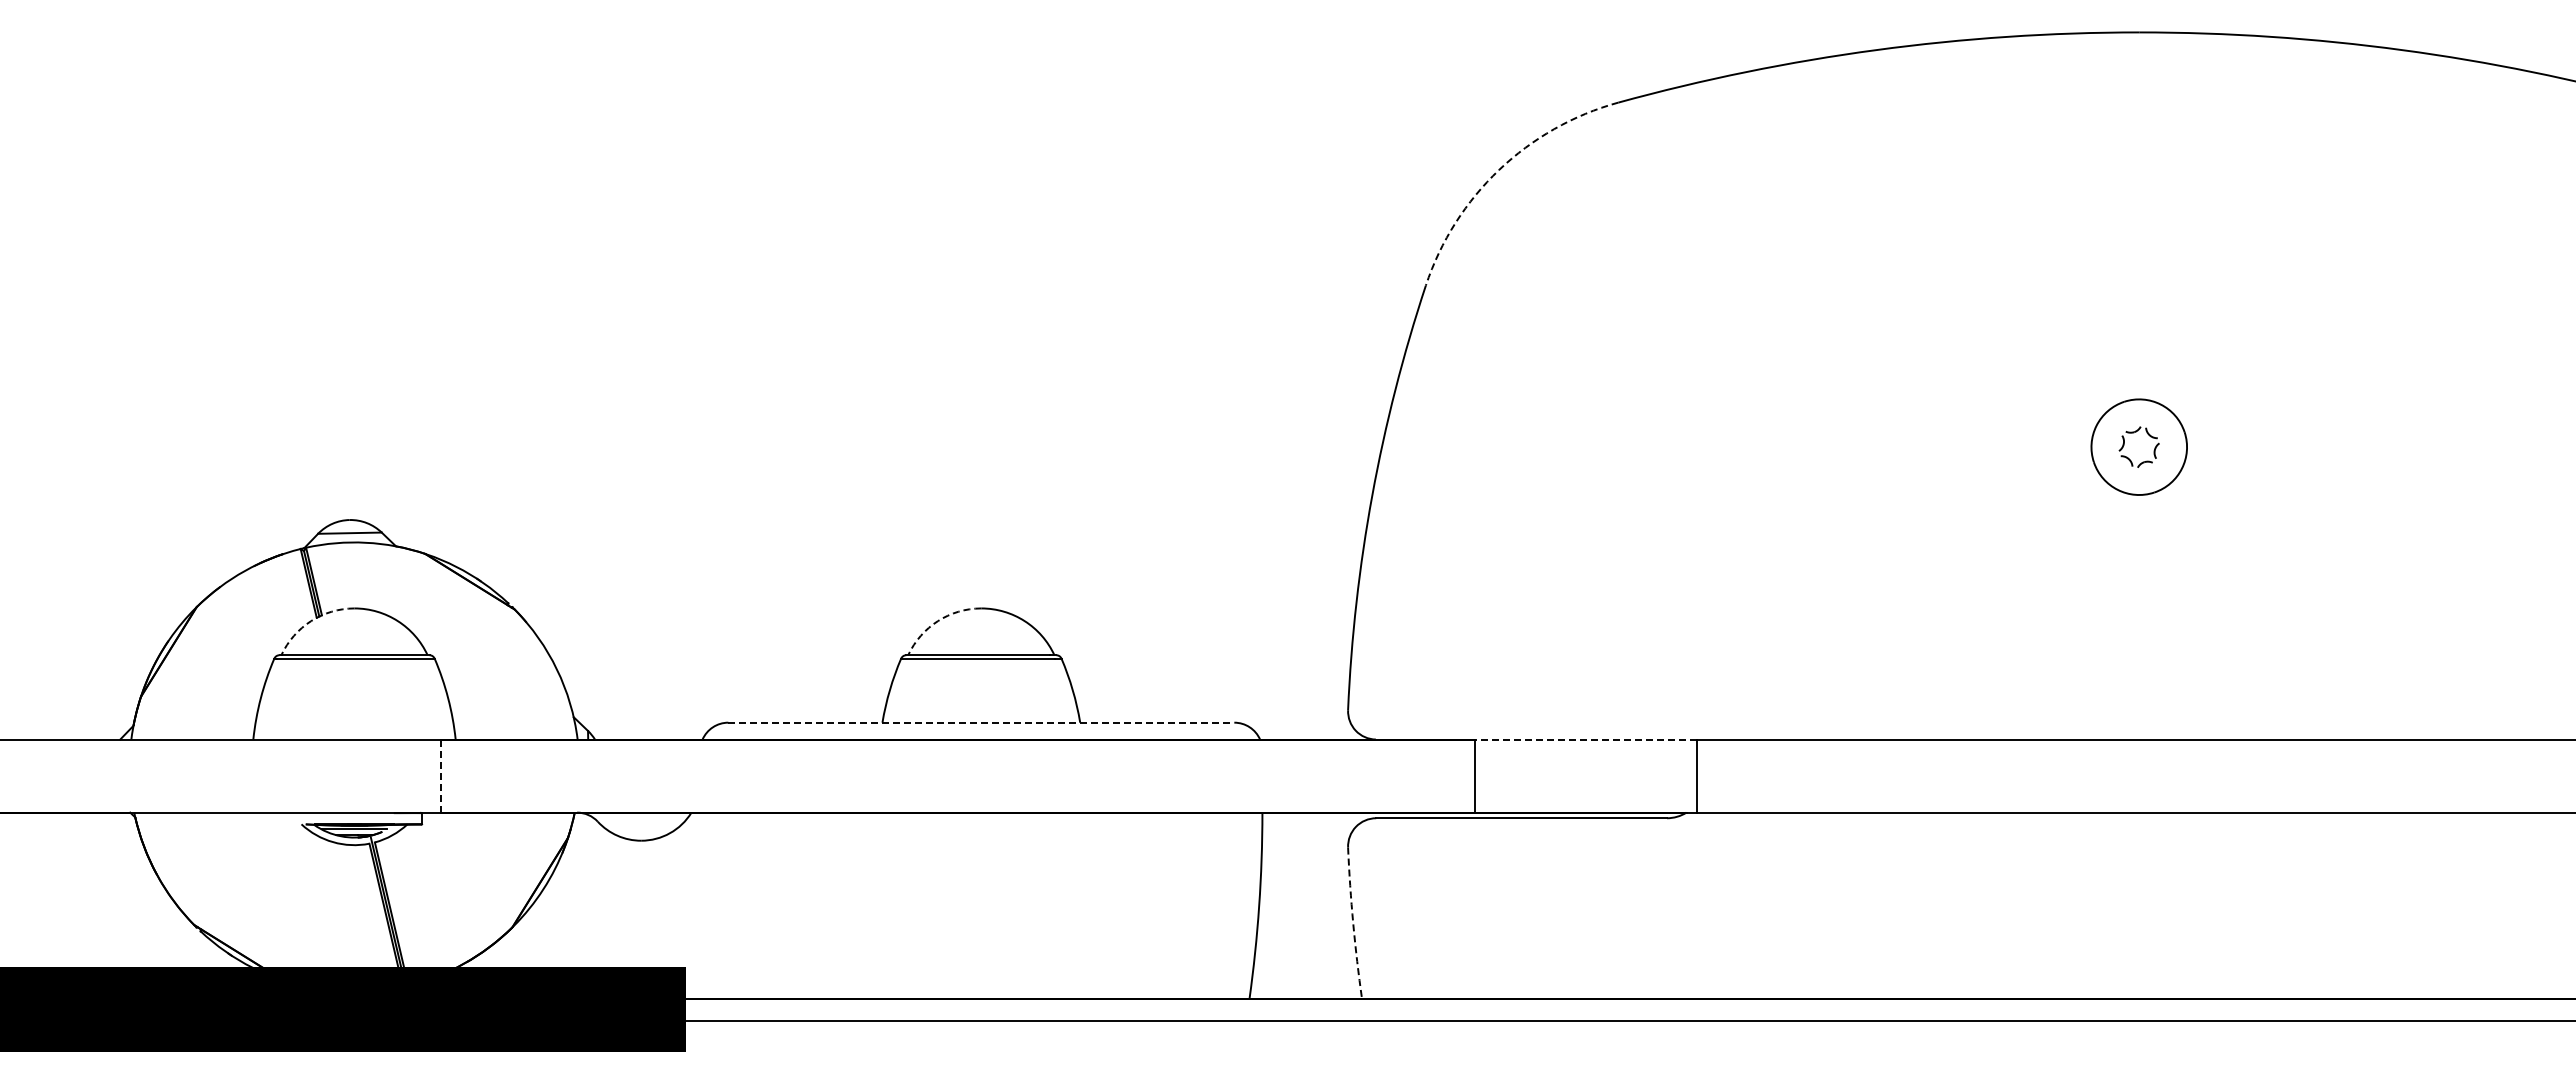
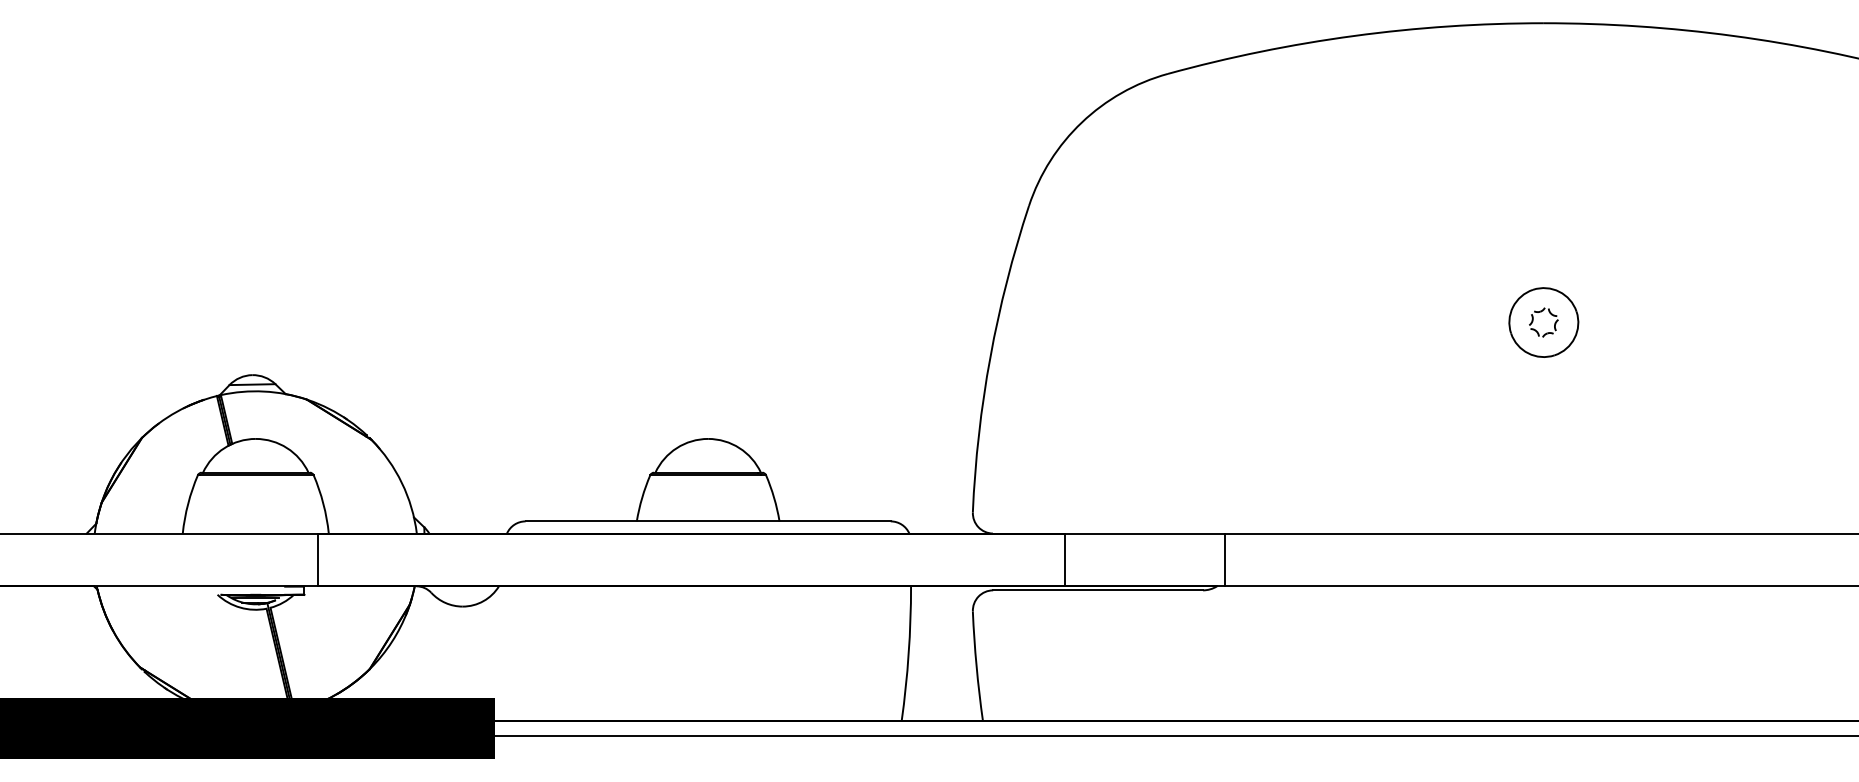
arc: (1499, 169) -> (1082, 122), dashed -> solid
arc: (311, 621) -> (224, 448), dashed -> solid
arc: (937, 621) -> (676, 448), dashed -> solid
line: (981, 722) -> (708, 521), dashed -> solid
line: (1586, 739) -> (1144, 533), dashed -> solid
line: (440, 776) -> (317, 560), dashed -> solid
arc: (1353, 923) -> (976, 666), dashed -> solid

